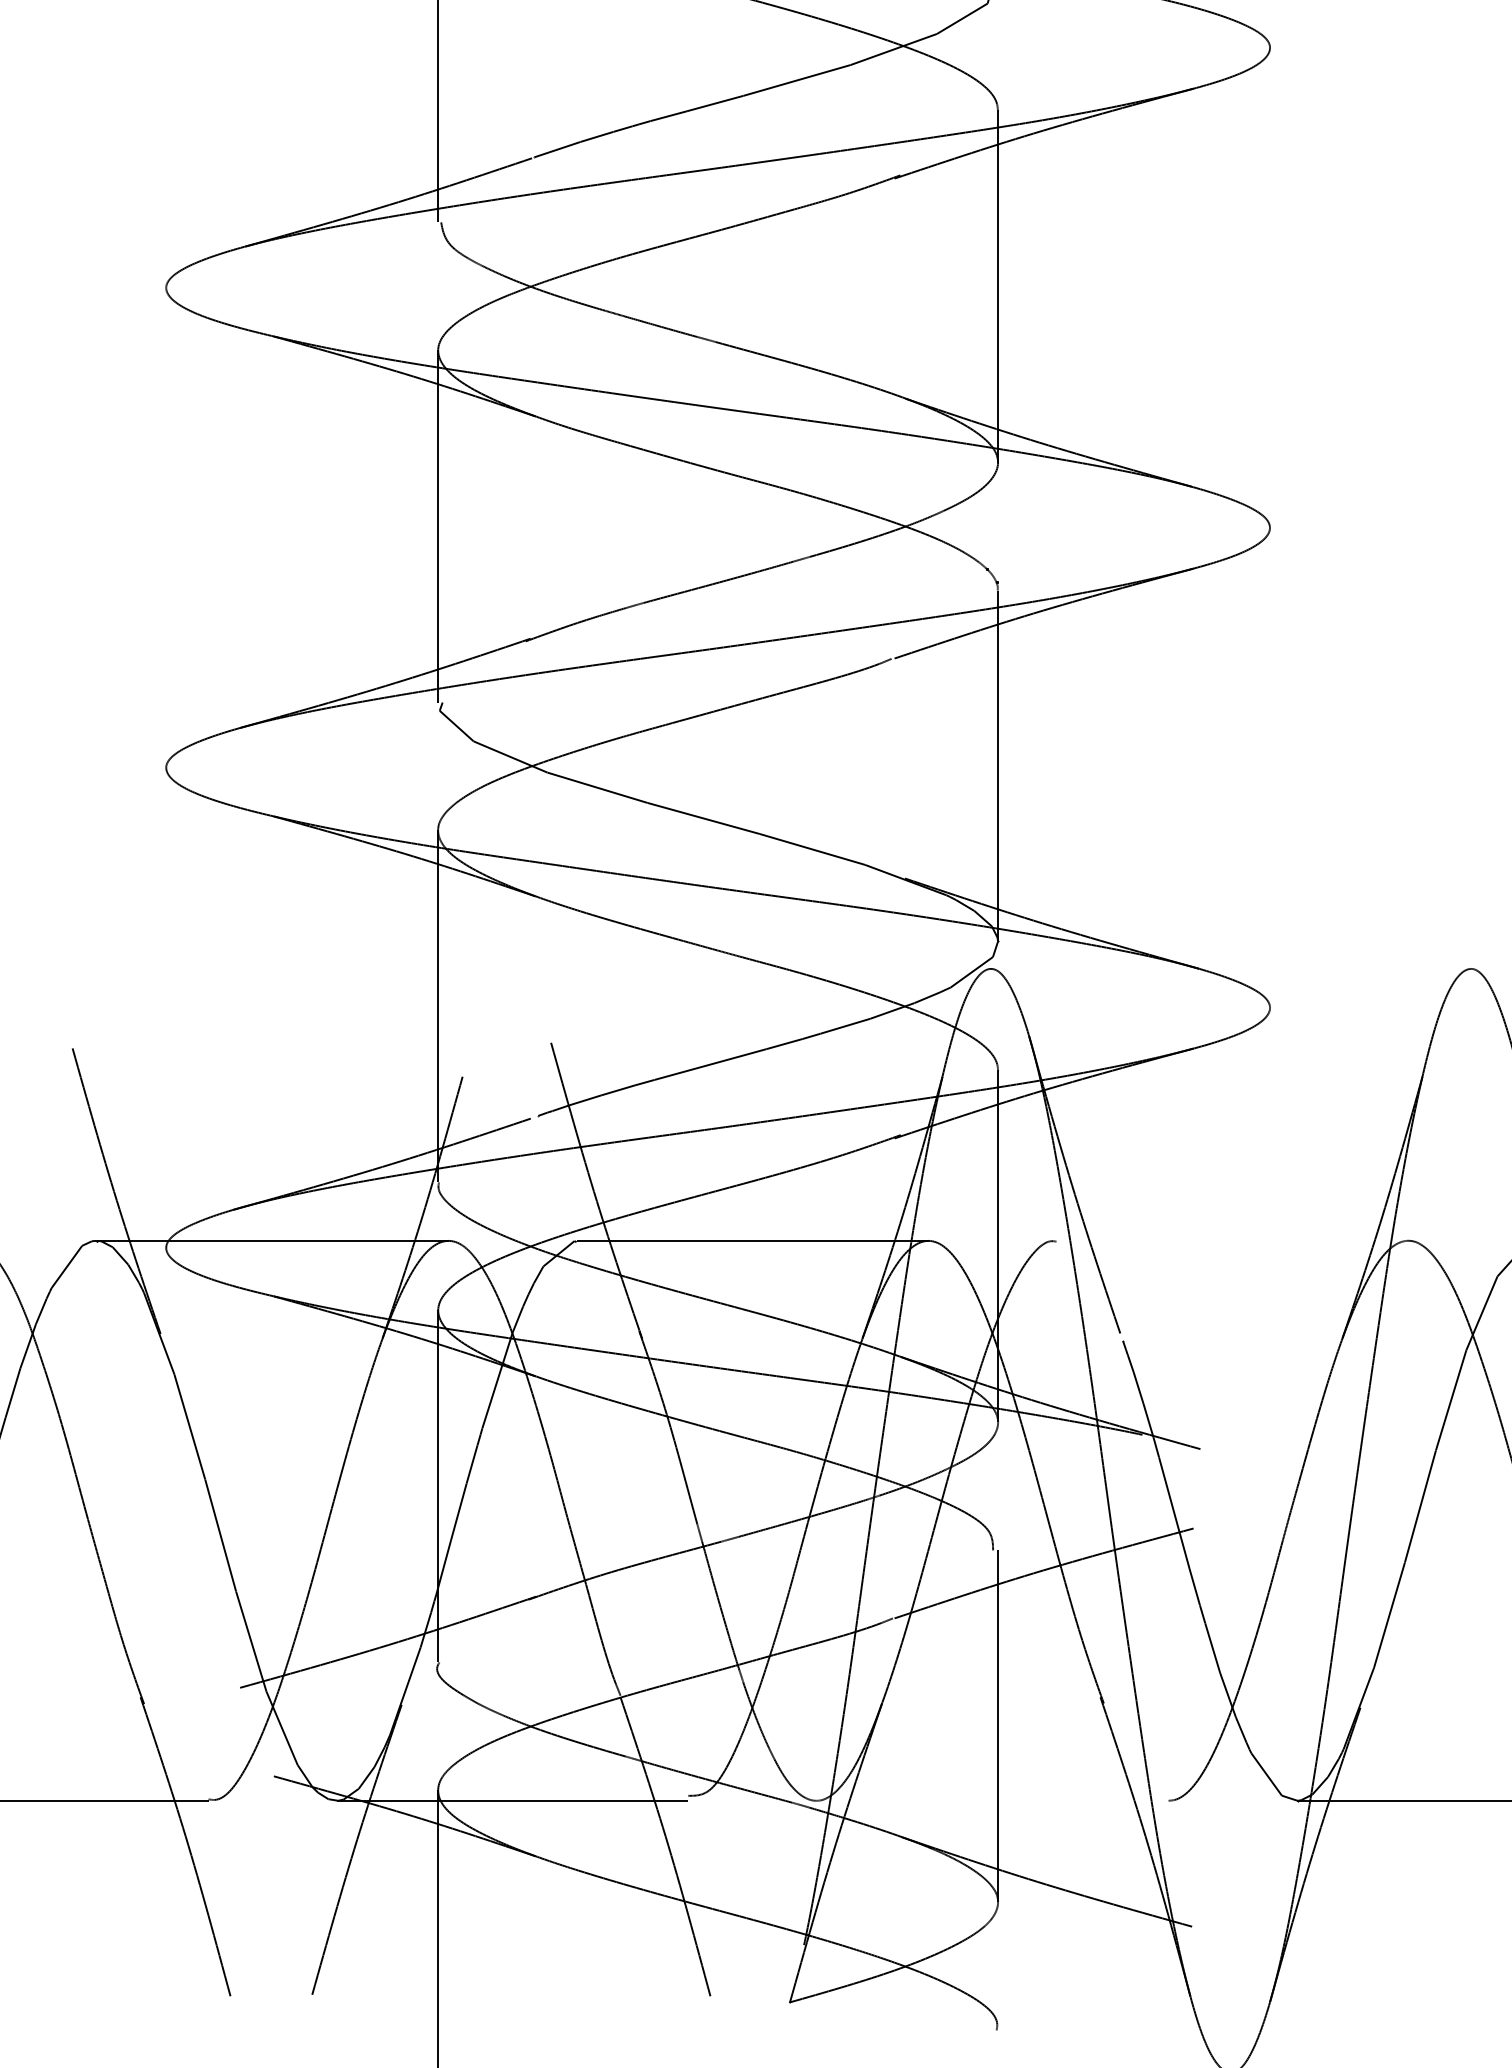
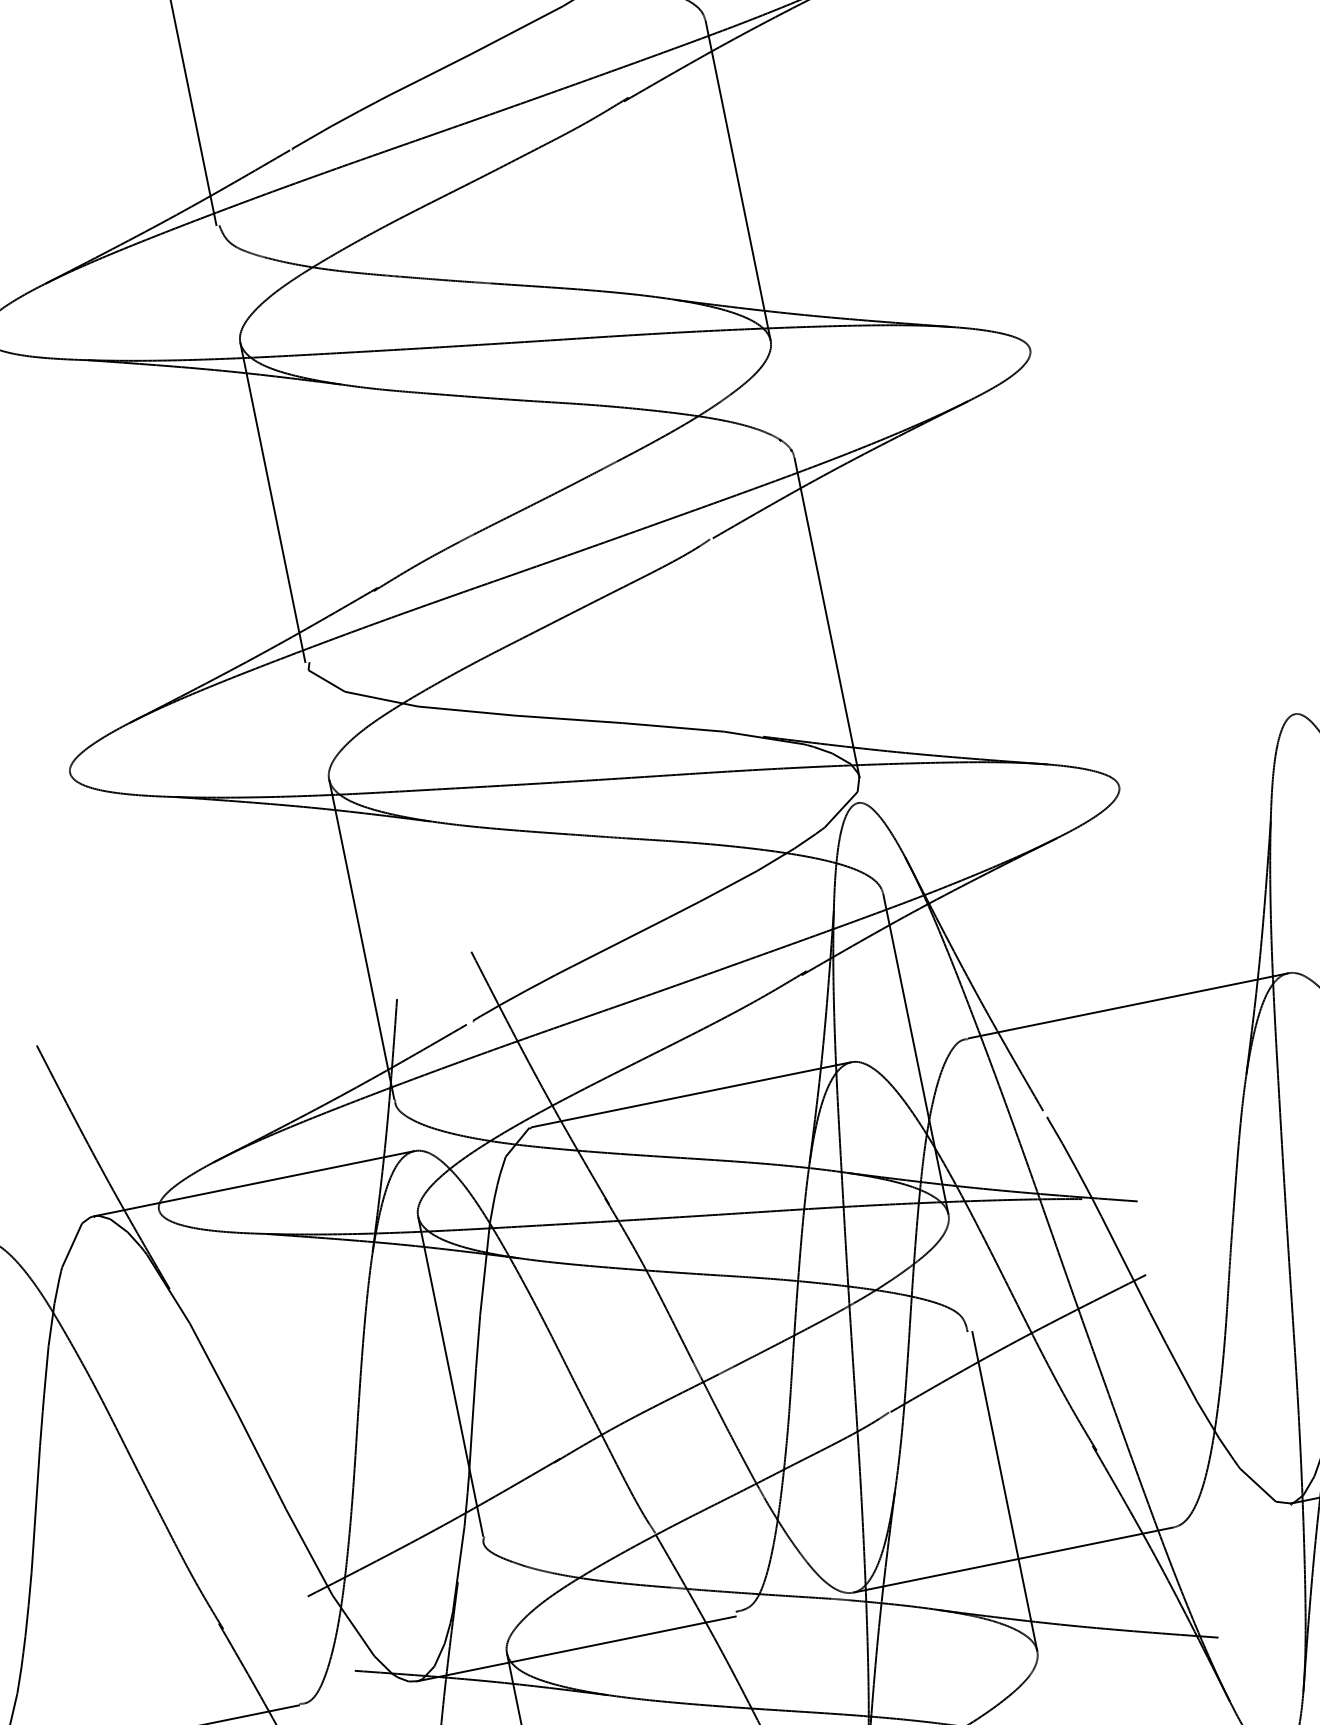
line: (1232, 1240) -> (1128, 1005), added
line: (992, 1800) -> (1013, 1559), added

